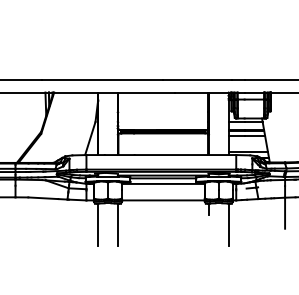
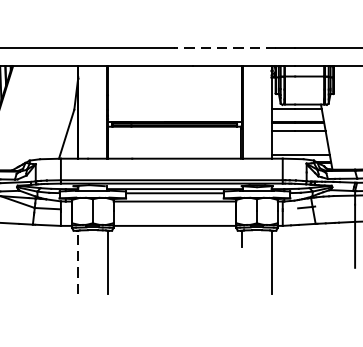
line: (196, 80) -> (223, 48), solid -> dashed
line: (98, 224) -> (78, 261), solid -> dashed

